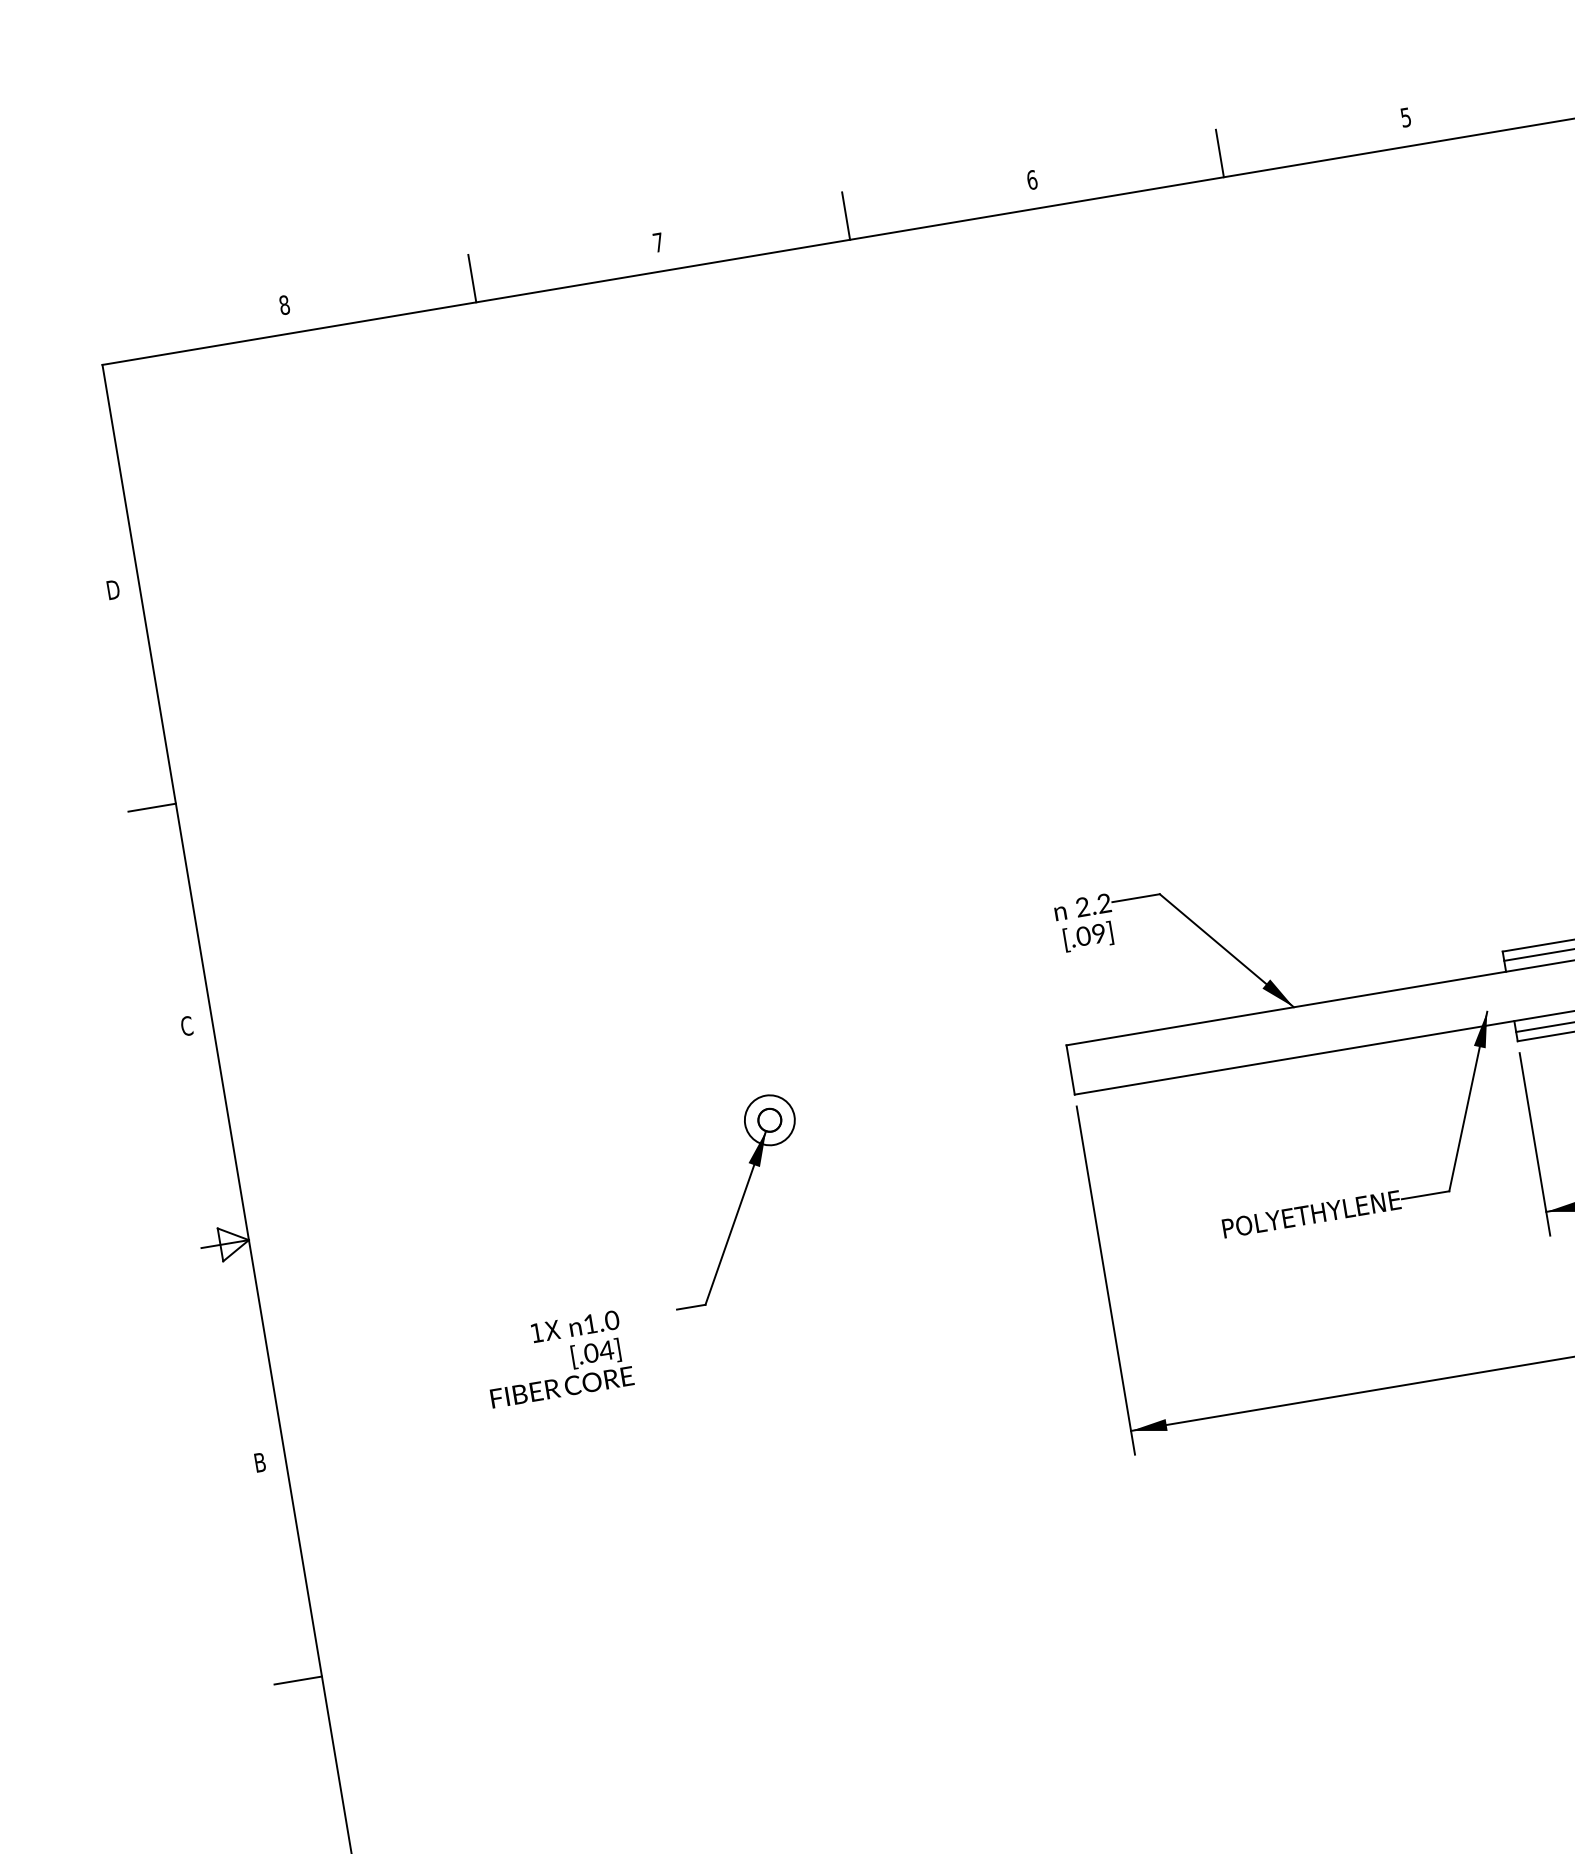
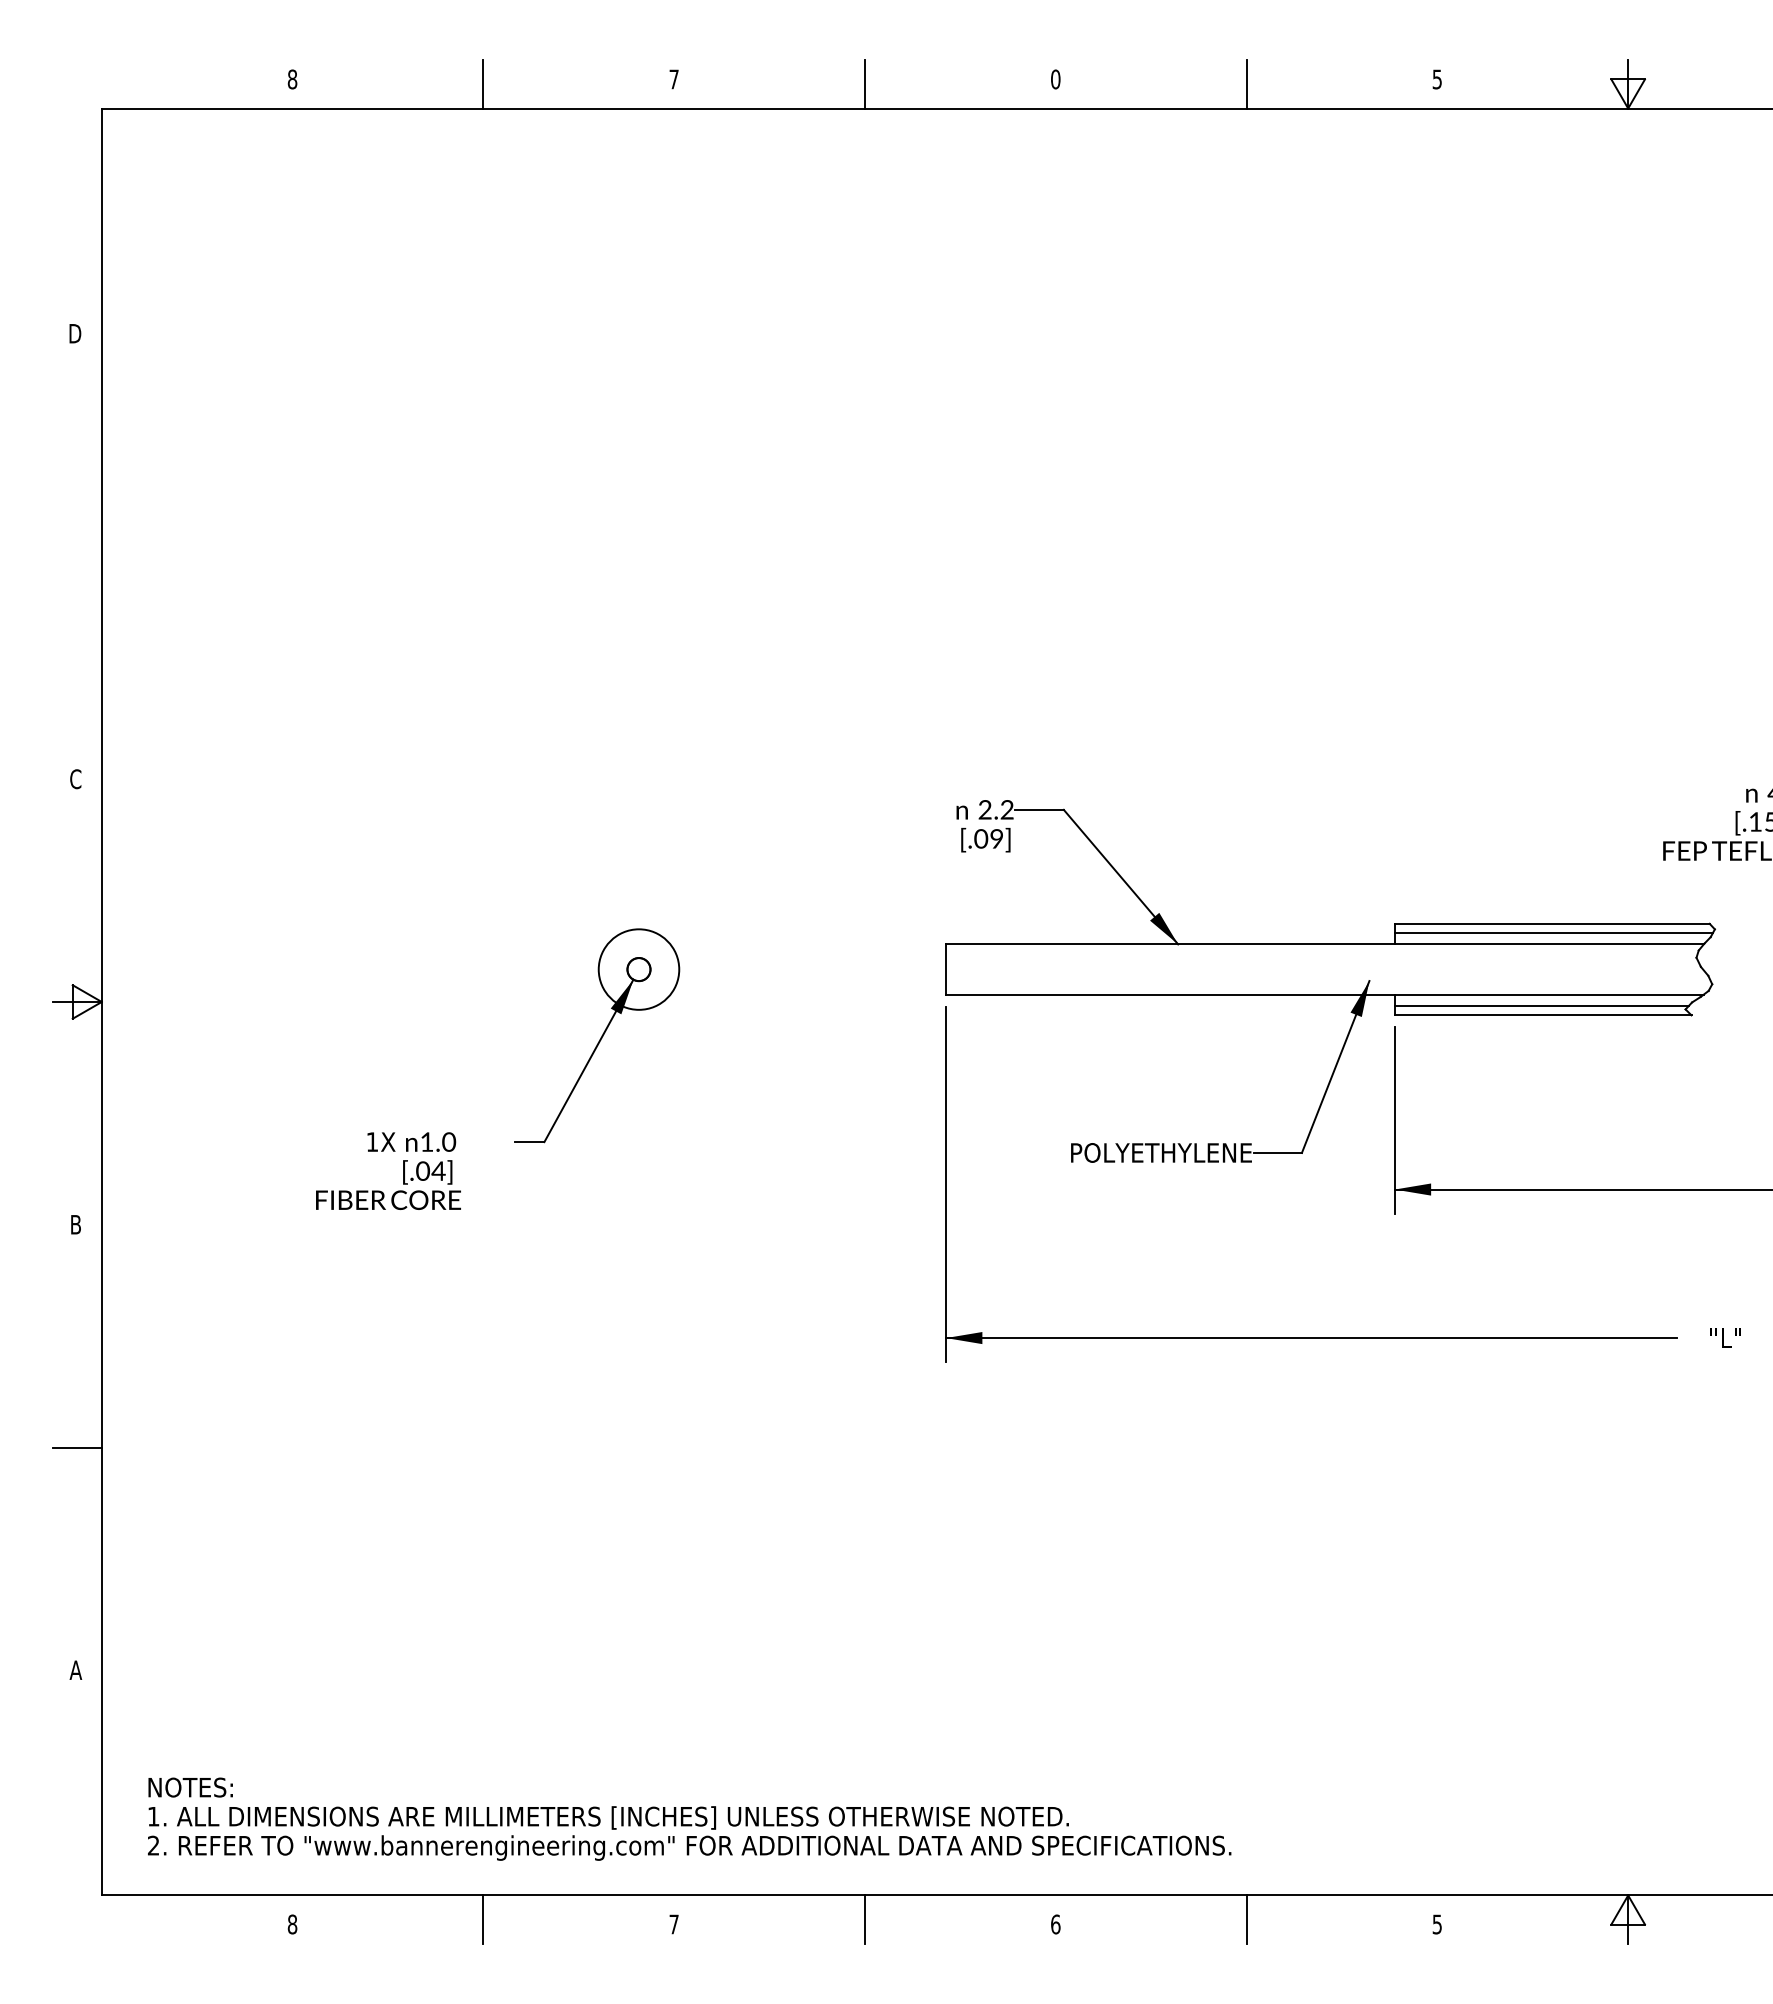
text: (1031, 180) -> (1055, 79), 6 -> 0
line: (152, 807) -> (77, 556), removed
circle: (769, 1120) -> (638, 969), size x1.6

